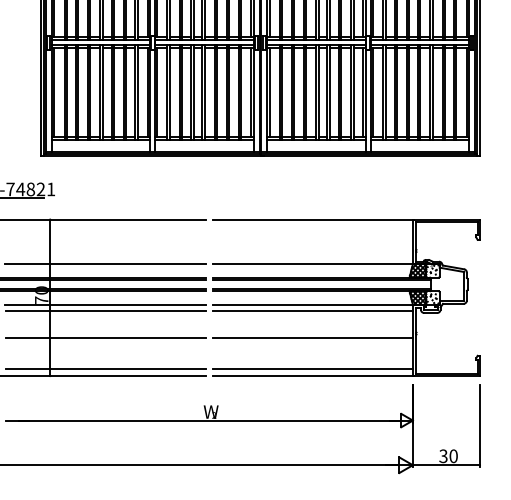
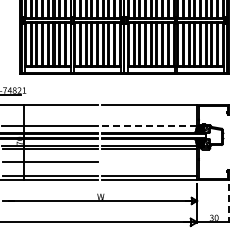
line: (313, 264) -> (149, 126), solid -> dashed
line: (313, 337) -> (149, 161), removed
line: (480, 425) -> (229, 203), solid -> dashed

